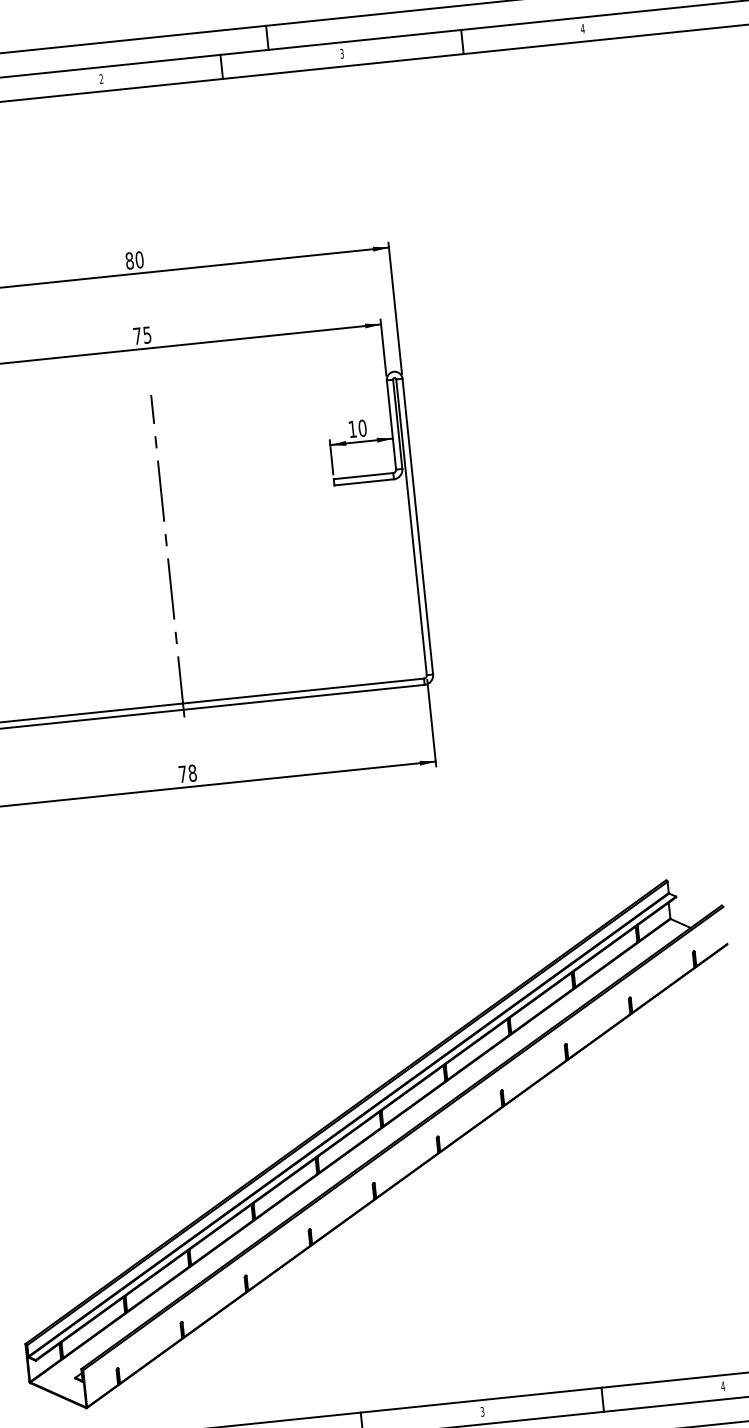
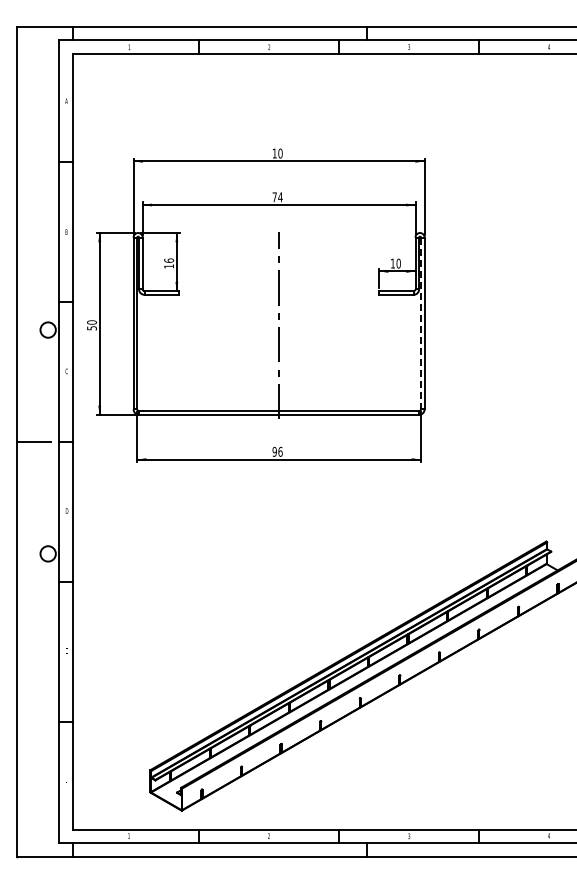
text: (129, 260) -> (274, 153), 80 -> 10
text: (147, 335) -> (280, 197), 75 -> 74
line: (410, 527) -> (420, 323), solid -> dashed
text: (187, 773) -> (277, 451), 78 -> 96

